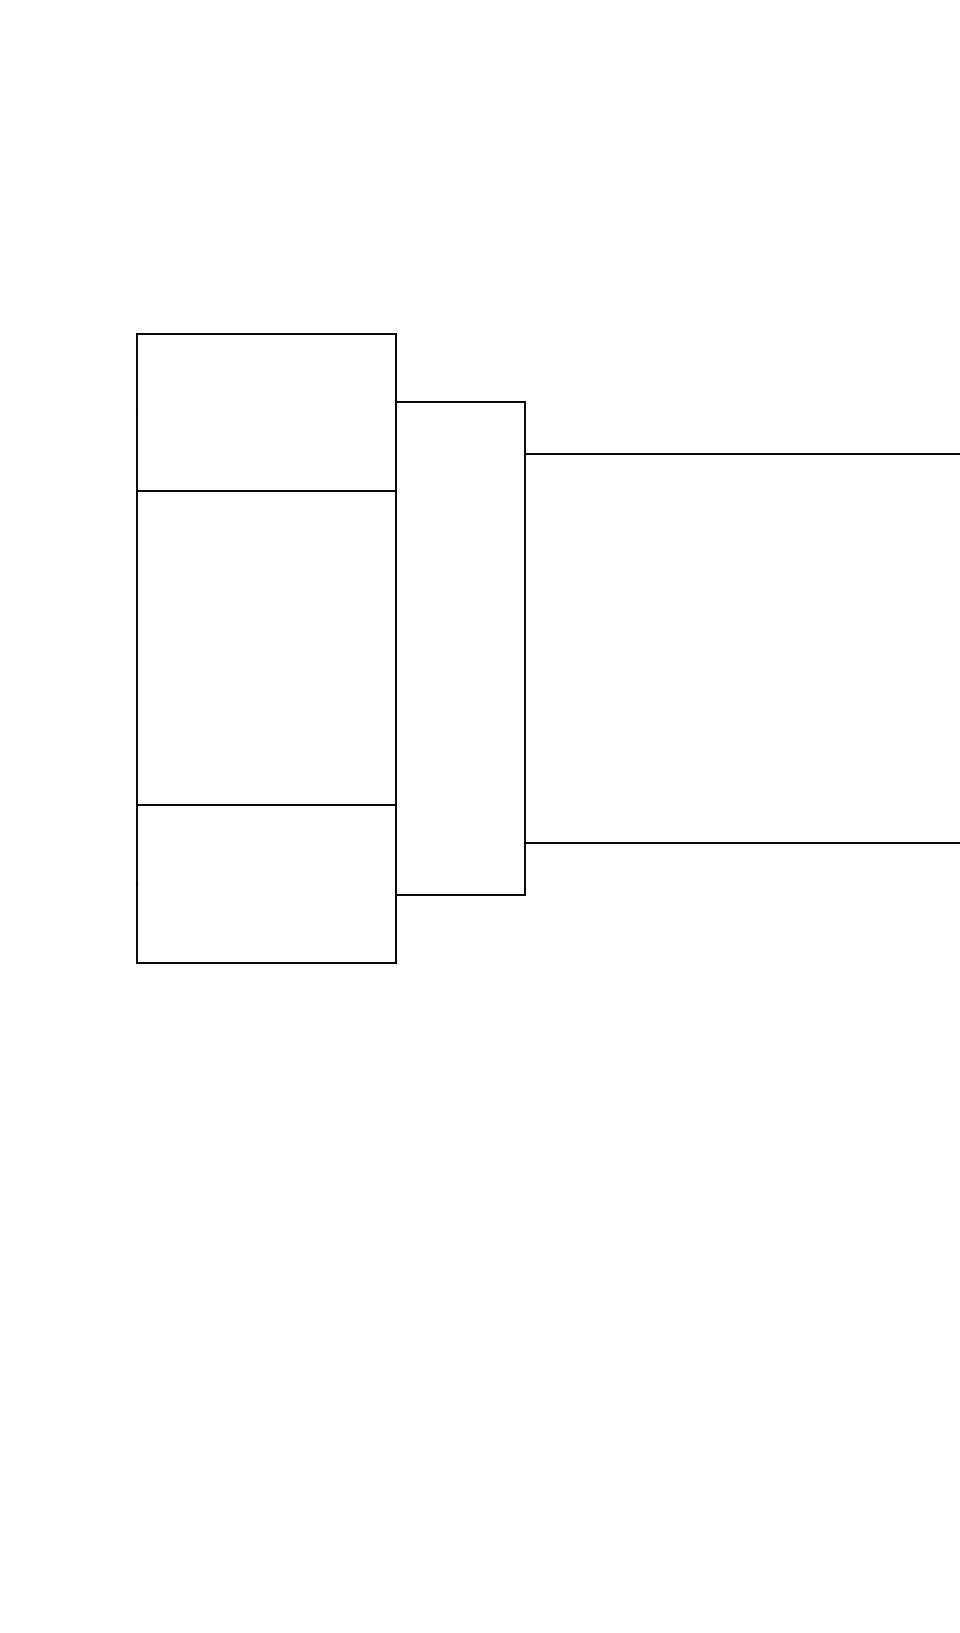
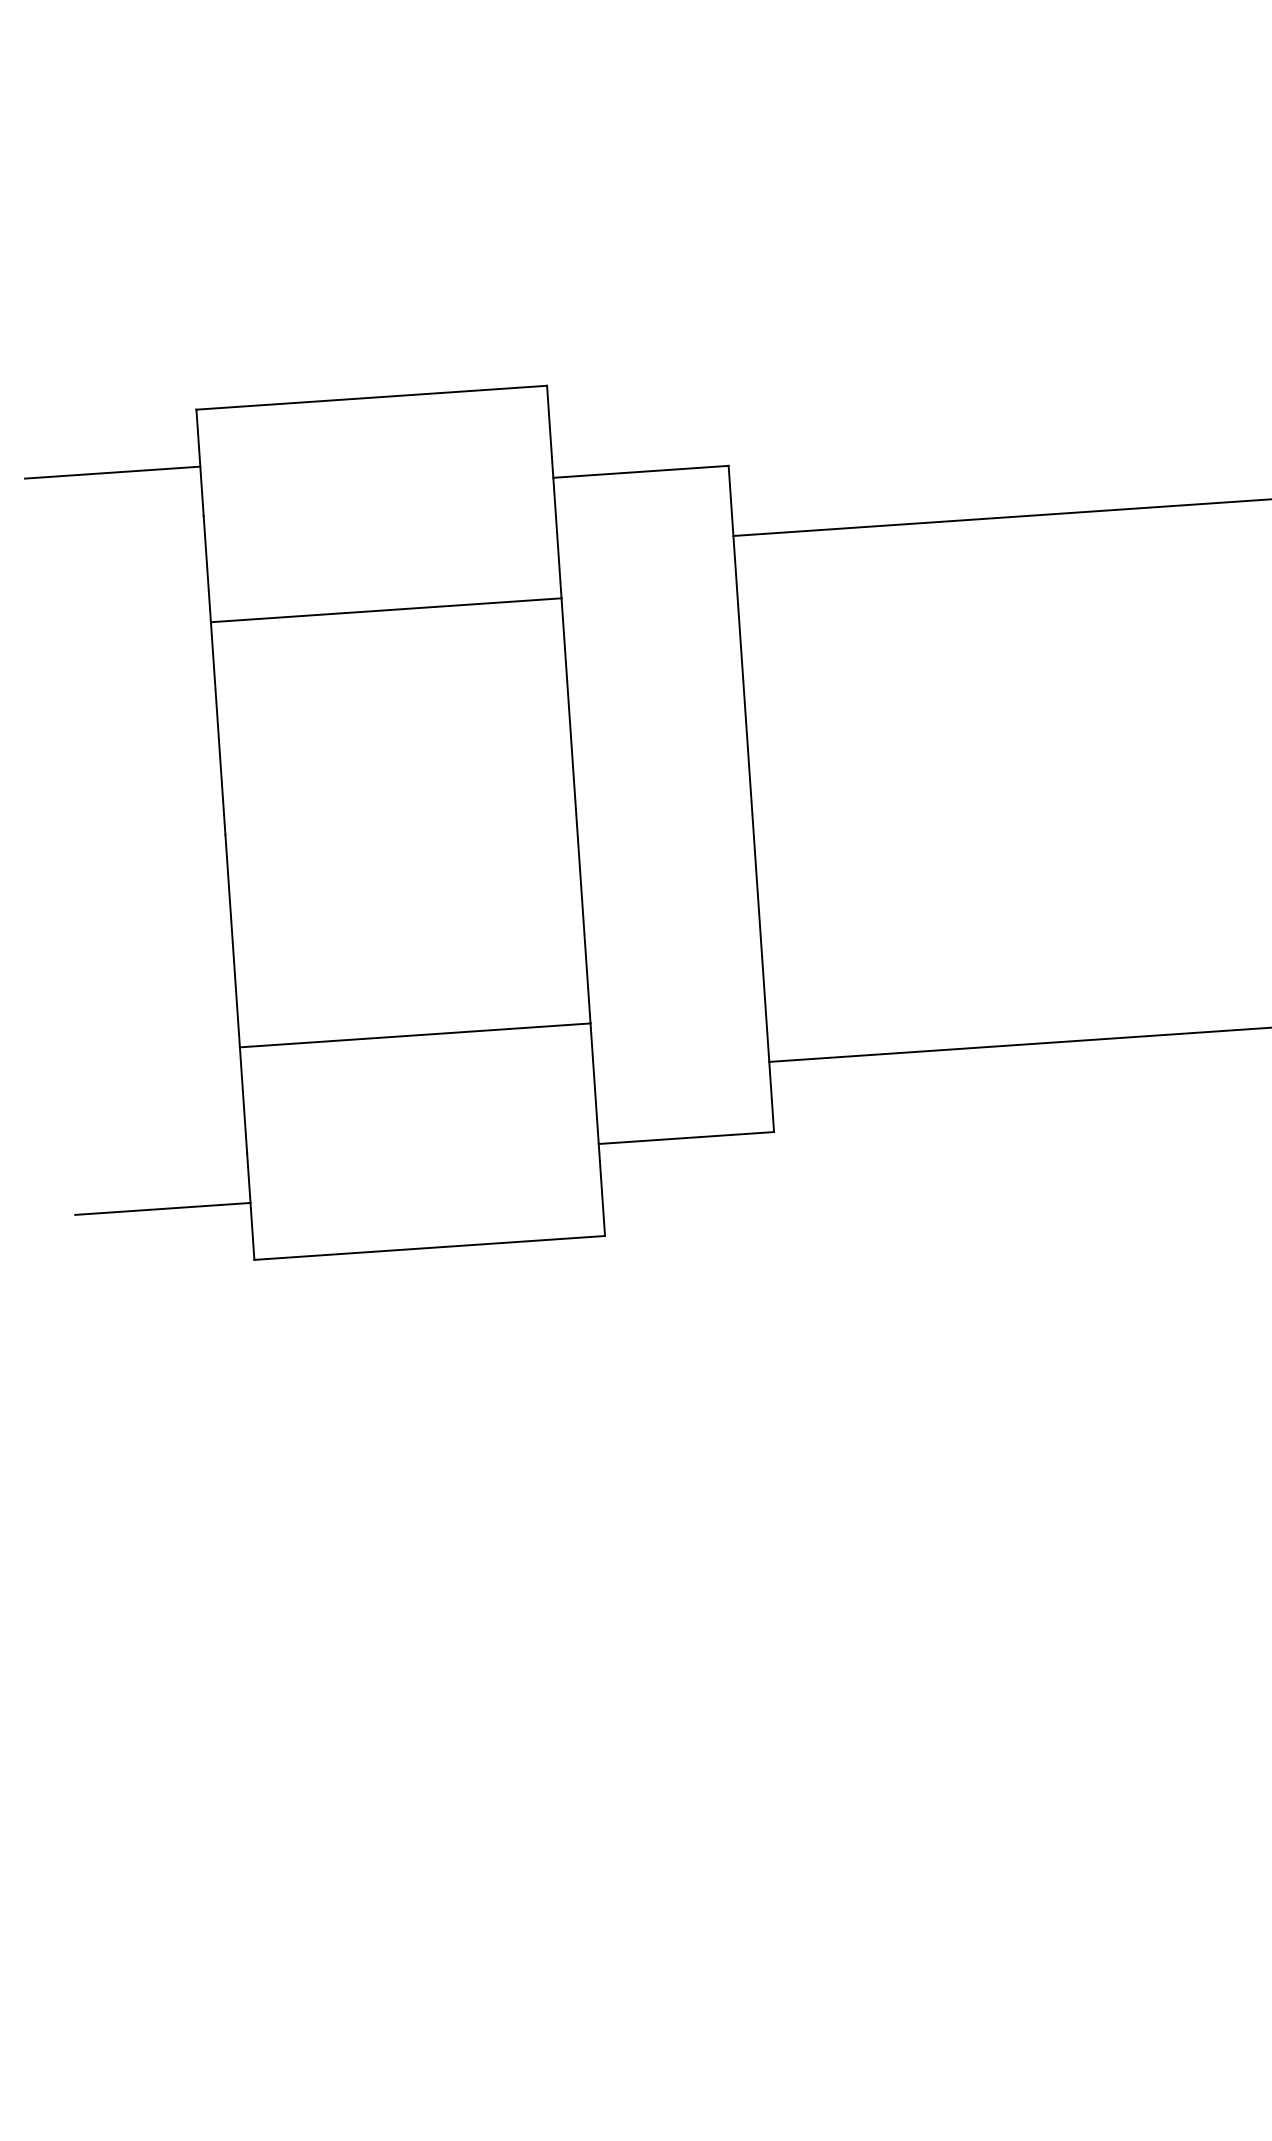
line: (71, 376) -> (112, 472), added
line: (71, 920) -> (162, 1209), added

